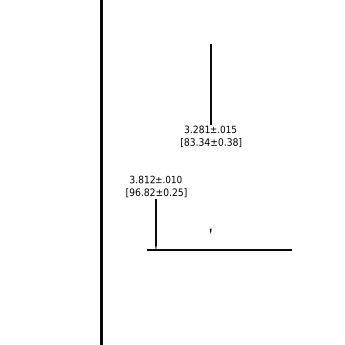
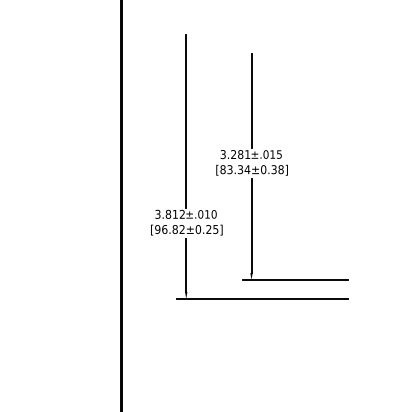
line: (156, 100) -> (186, 120), added
line: (210, 188) -> (251, 225), added
line: (246, 234) -> (294, 280), added

